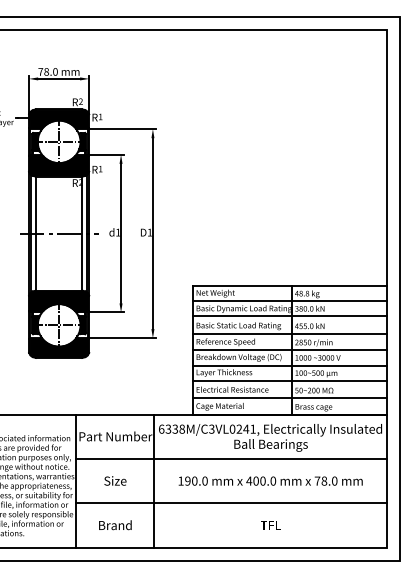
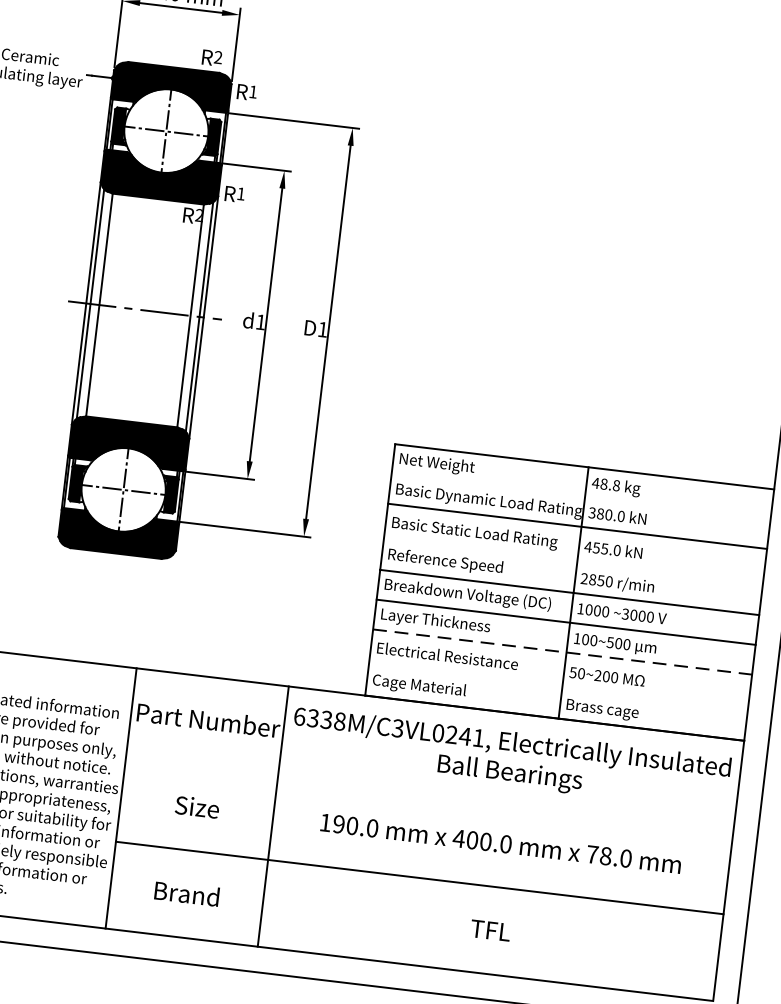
line: (290, 301) -> (581, 497), removed
line: (290, 333) -> (574, 559), removed
line: (290, 380) -> (563, 651), solid -> dashed
line: (290, 398) -> (558, 686), removed
line: (231, 458) -> (429, 790), removed

